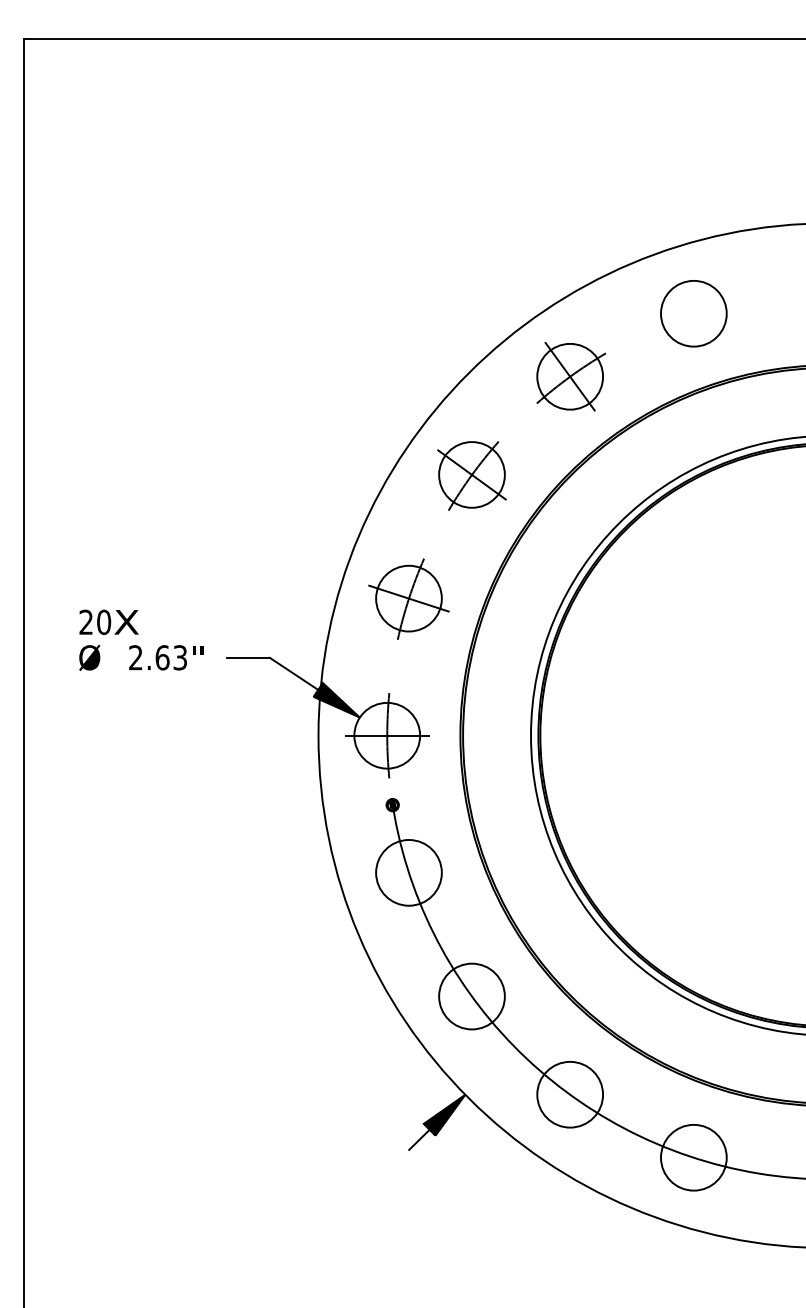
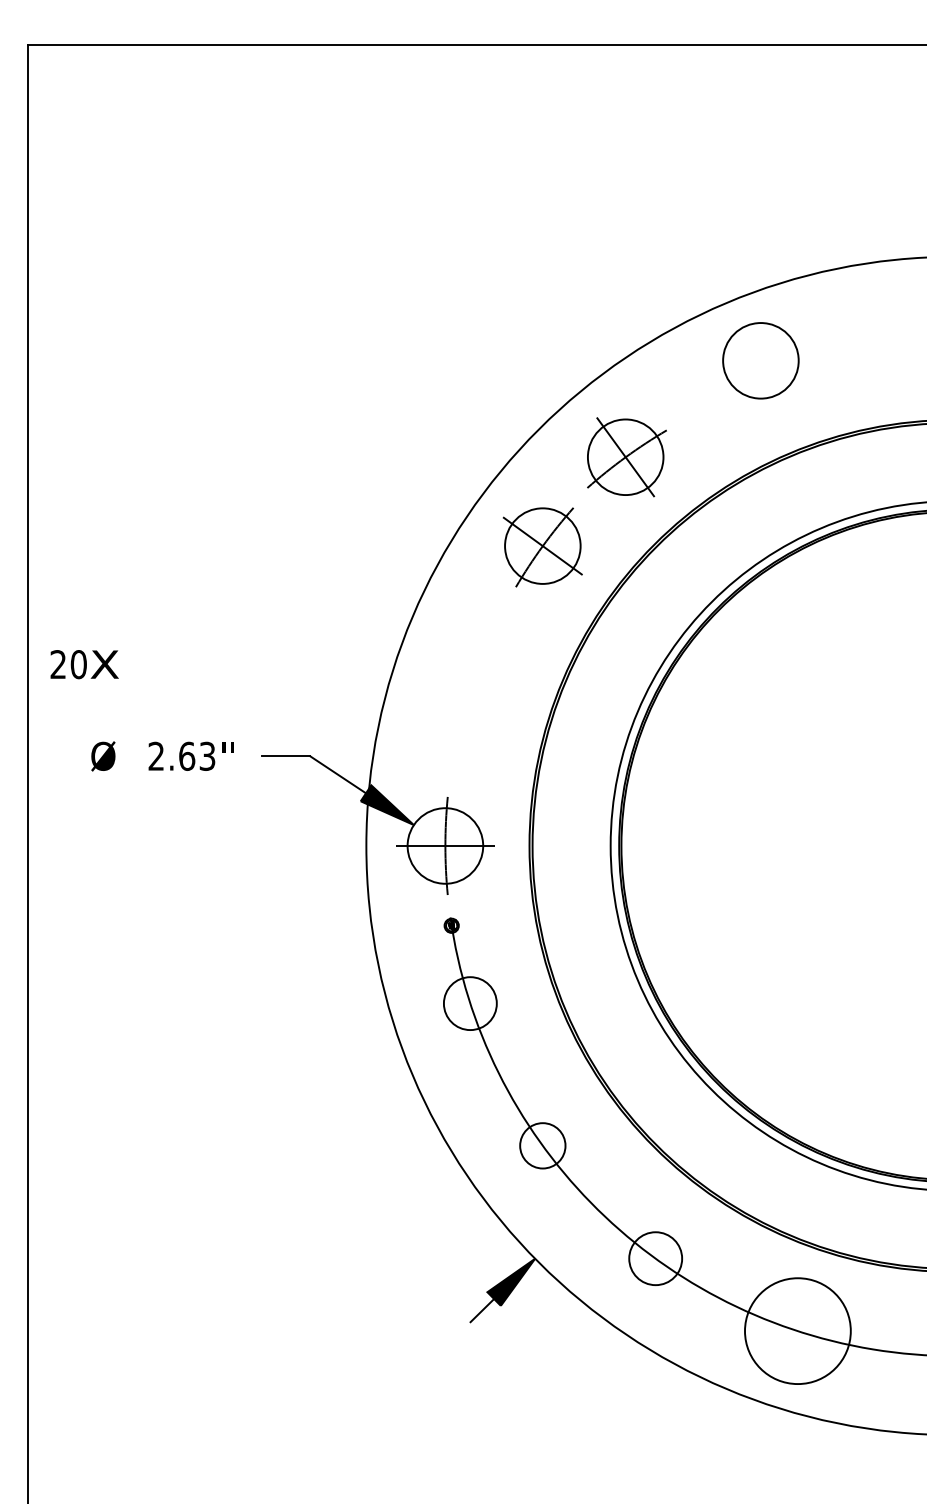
circle: (693, 313) -> (760, 360), moved
part: (570, 376) -> (626, 457), moved
part: (409, 598) -> (470, 688), removed
text: (109, 622) -> (84, 664), moved
circle: (409, 872) -> (470, 1003), size x0.7
circle: (471, 996) -> (542, 1145), size x0.6
circle: (570, 1094) -> (655, 1258), size x0.7
circle: (693, 1157) -> (797, 1330), size x1.4

